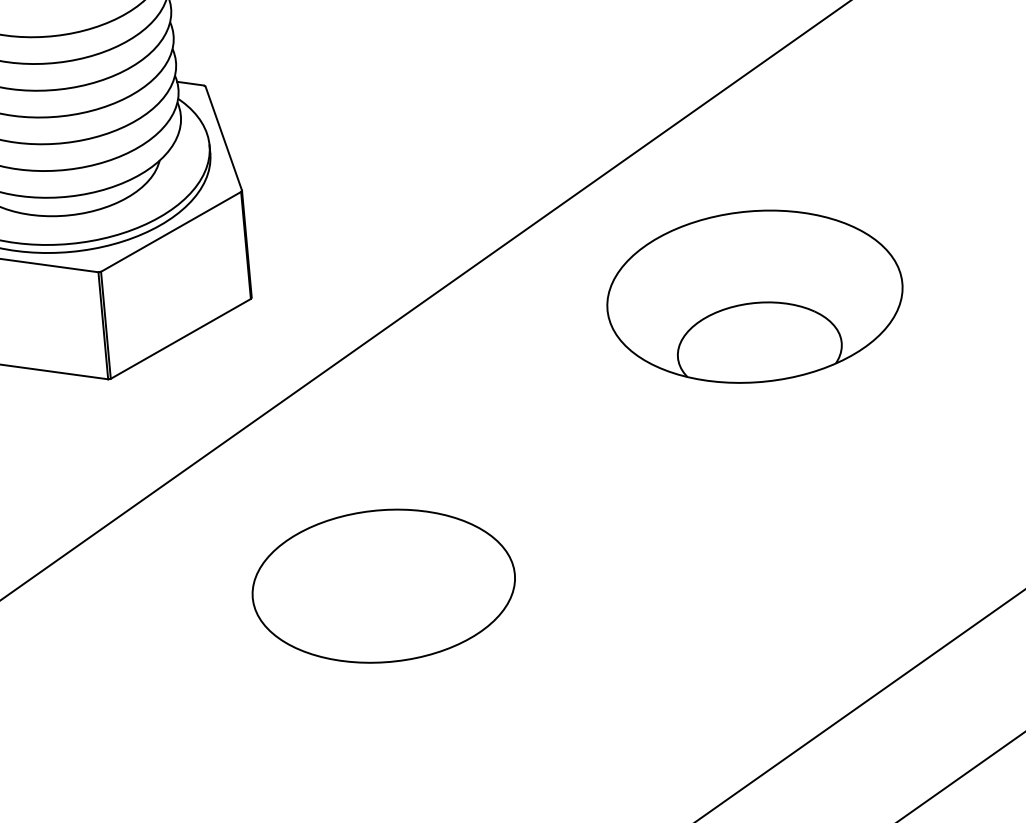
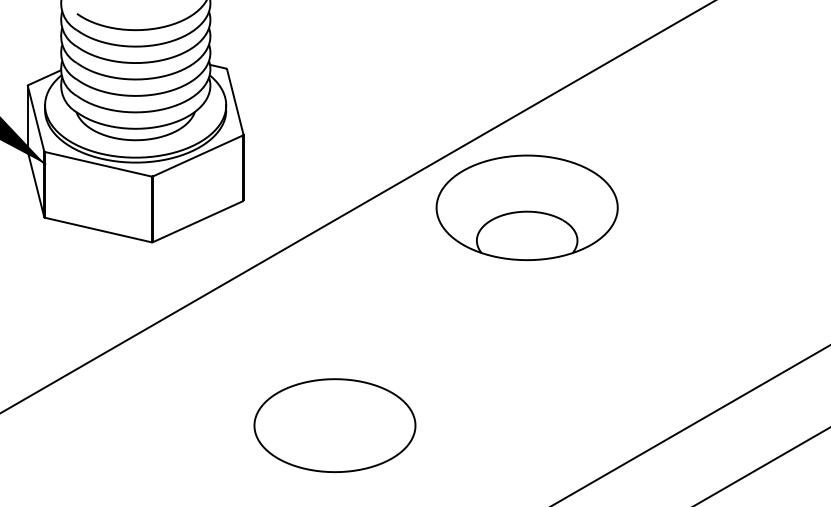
part: (753, 296) -> (526, 207), moved
part: (383, 586) -> (334, 425), moved

